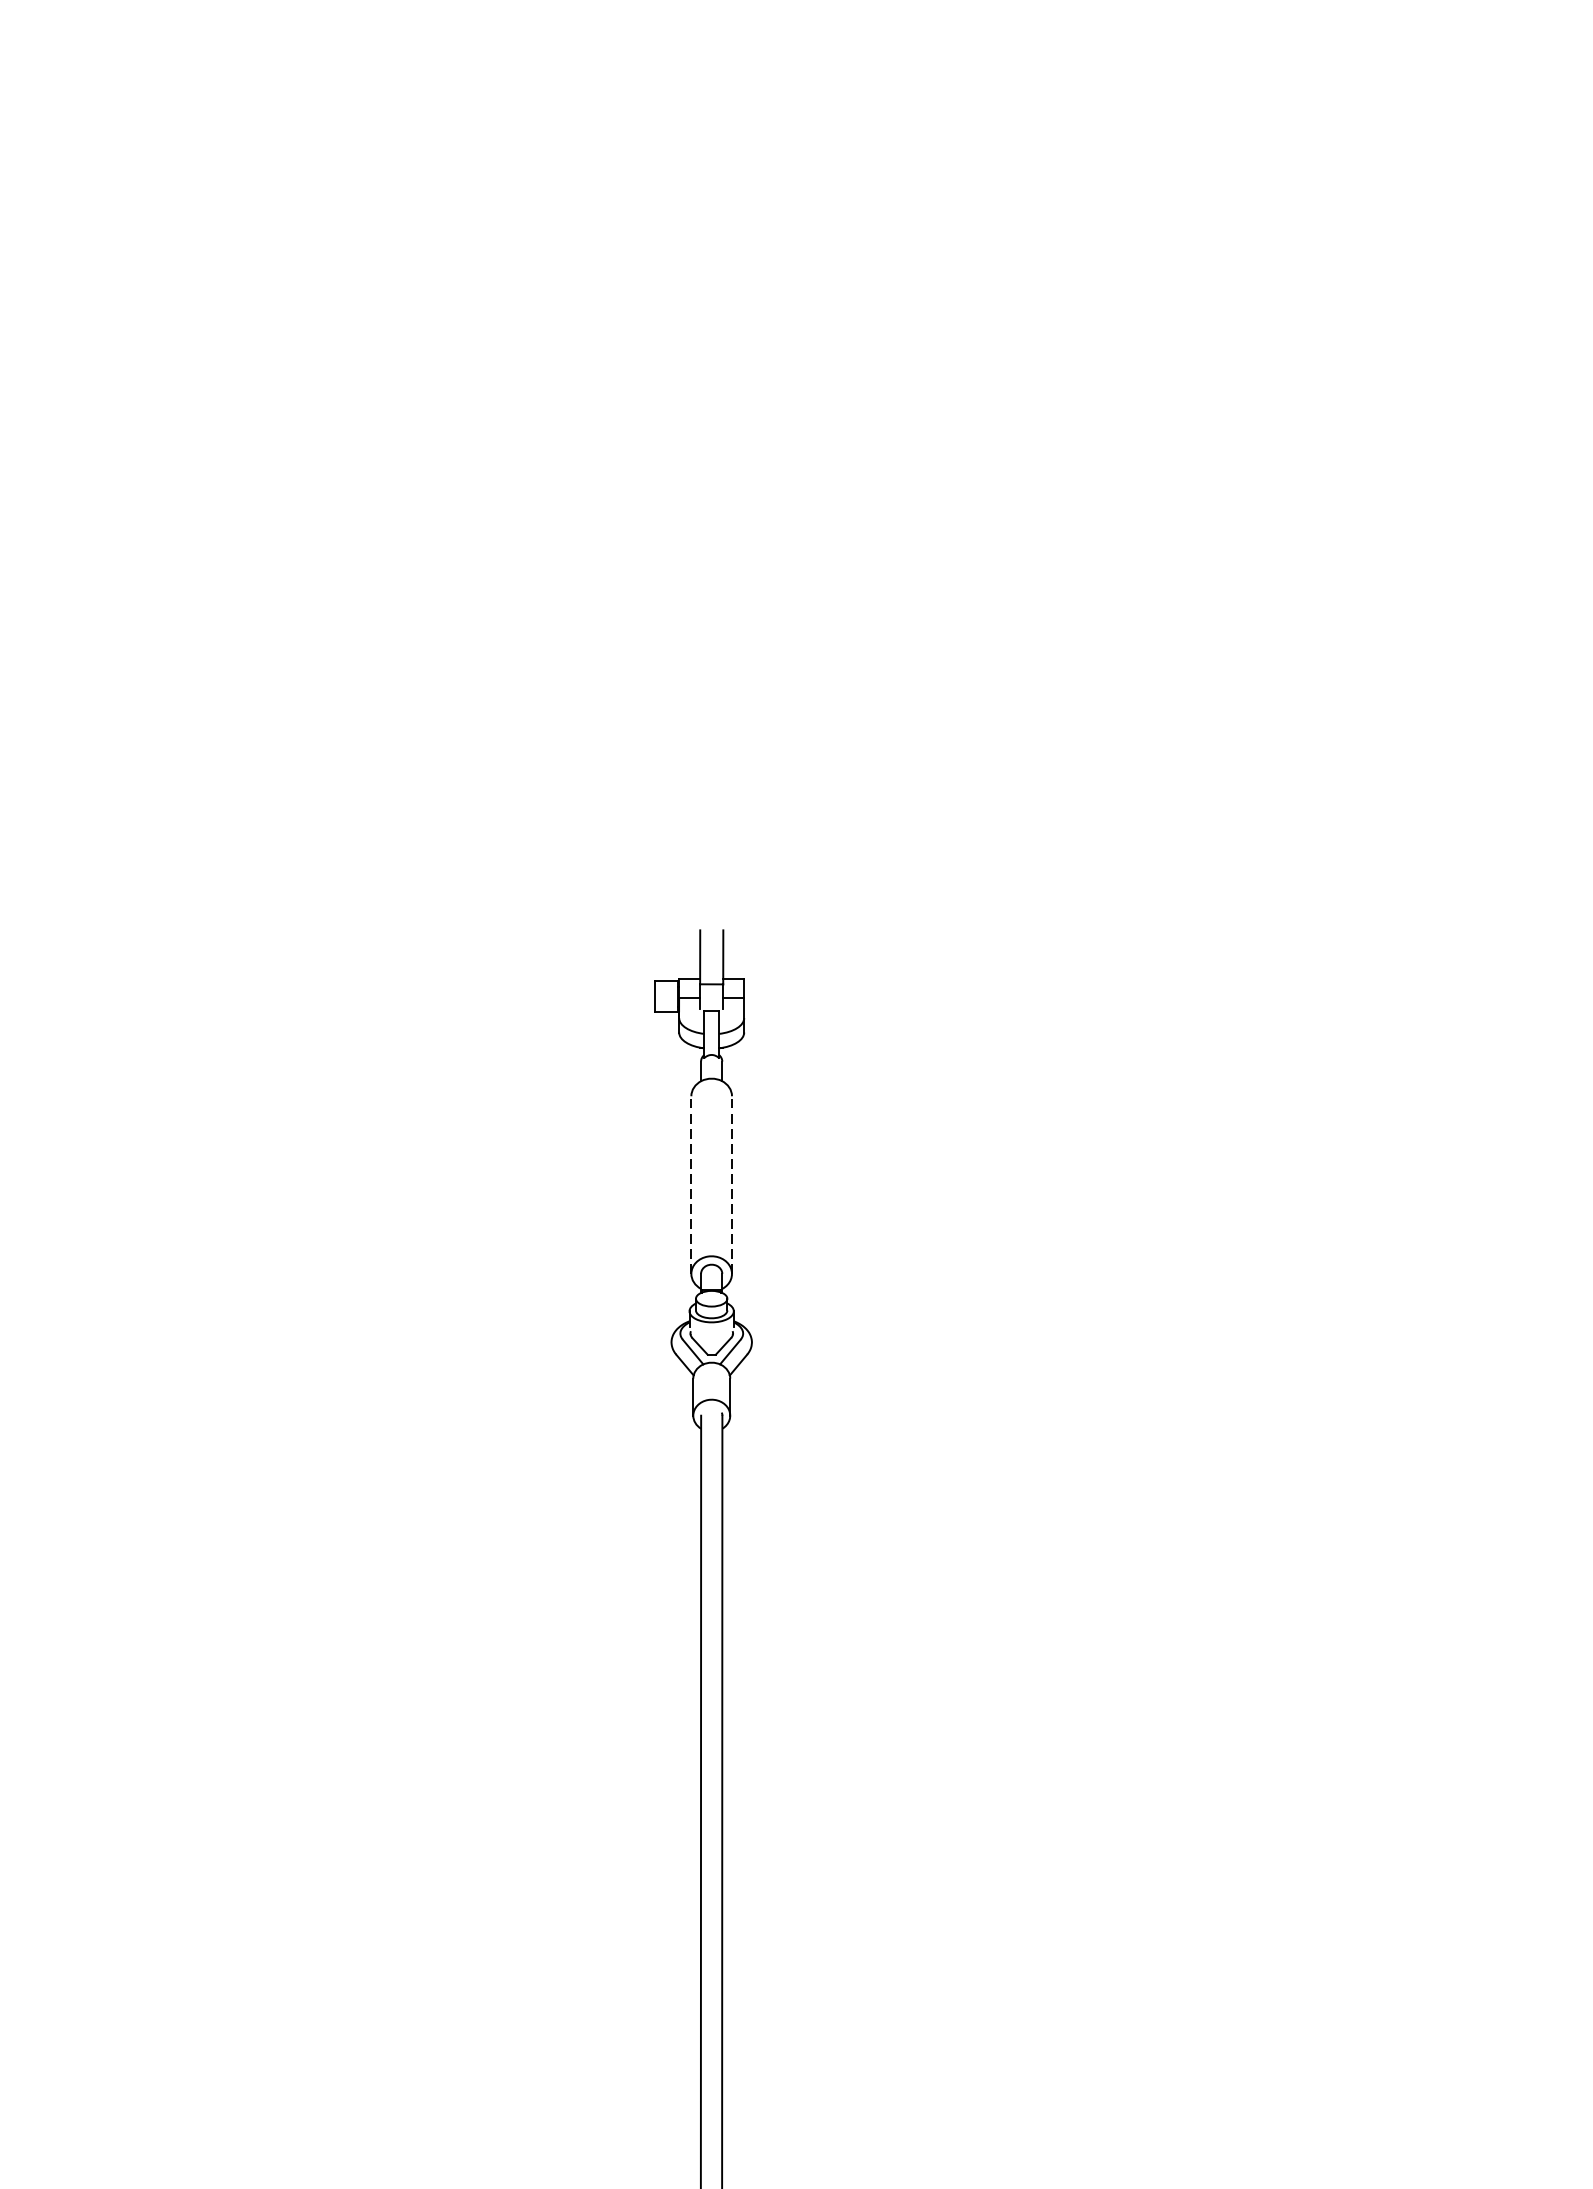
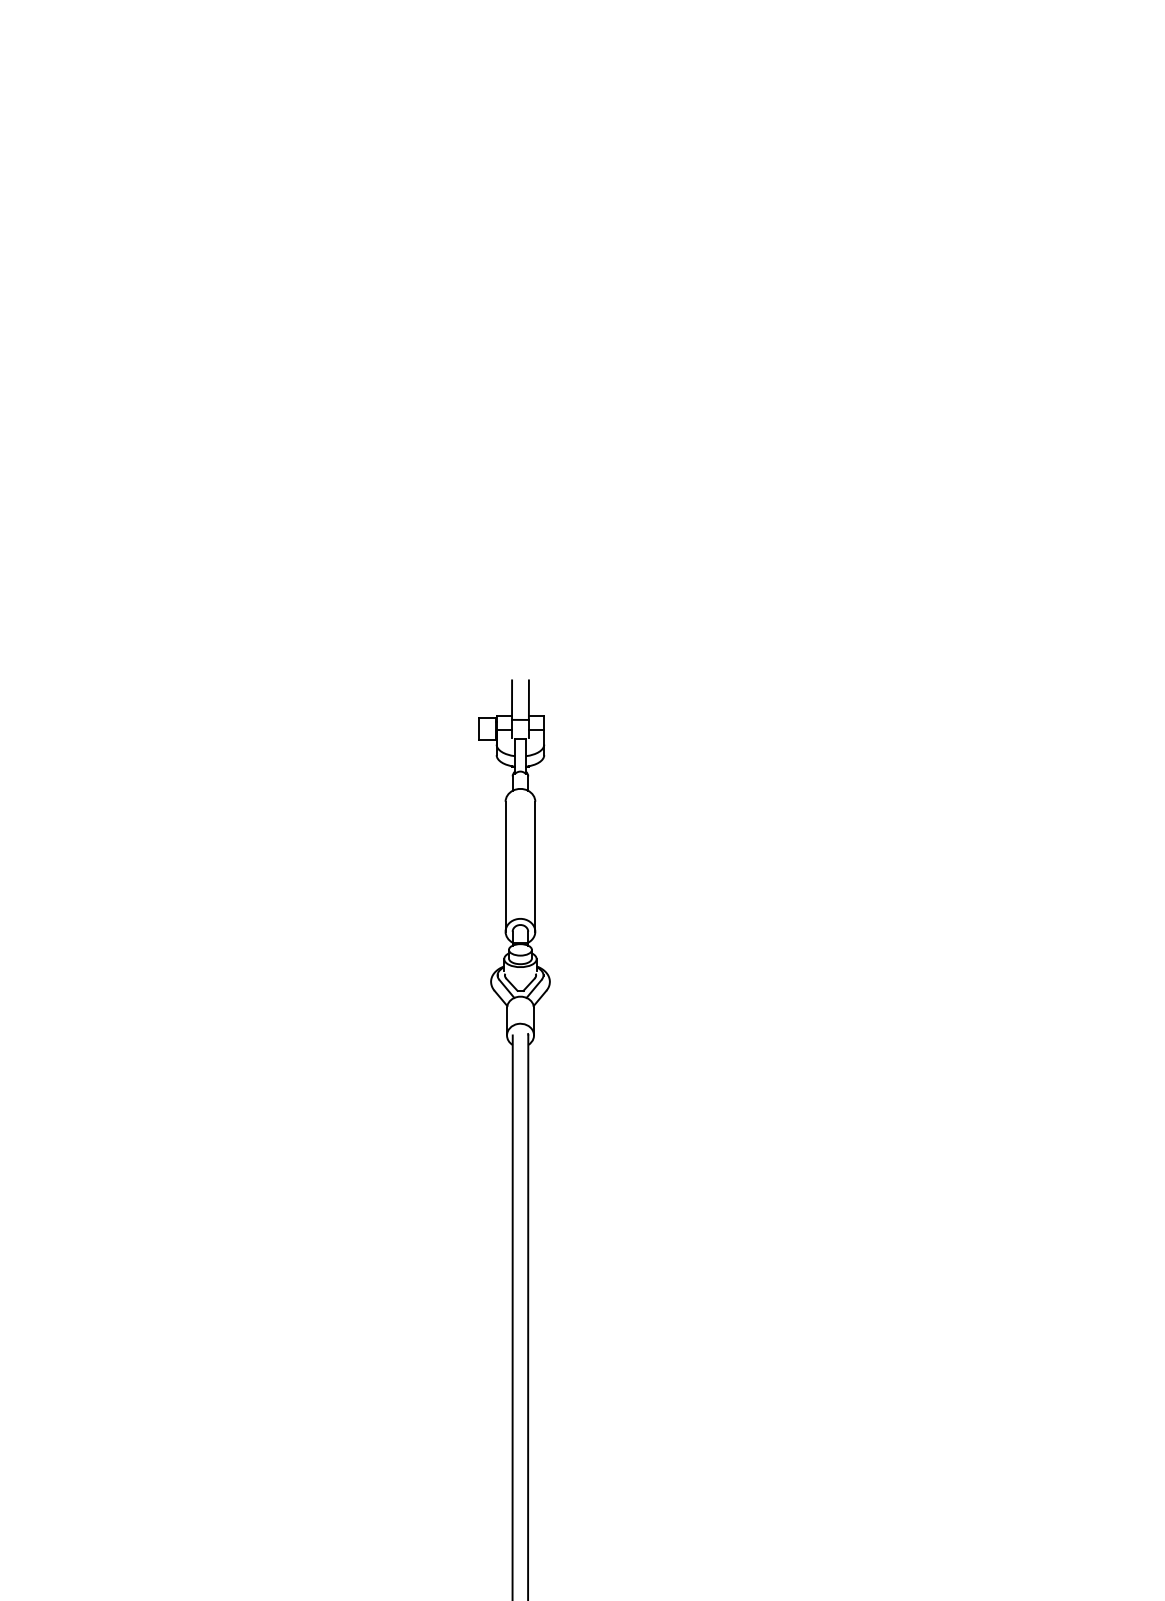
line: (691, 1184) -> (505, 866), dashed -> solid
line: (732, 1184) -> (535, 866), dashed -> solid

